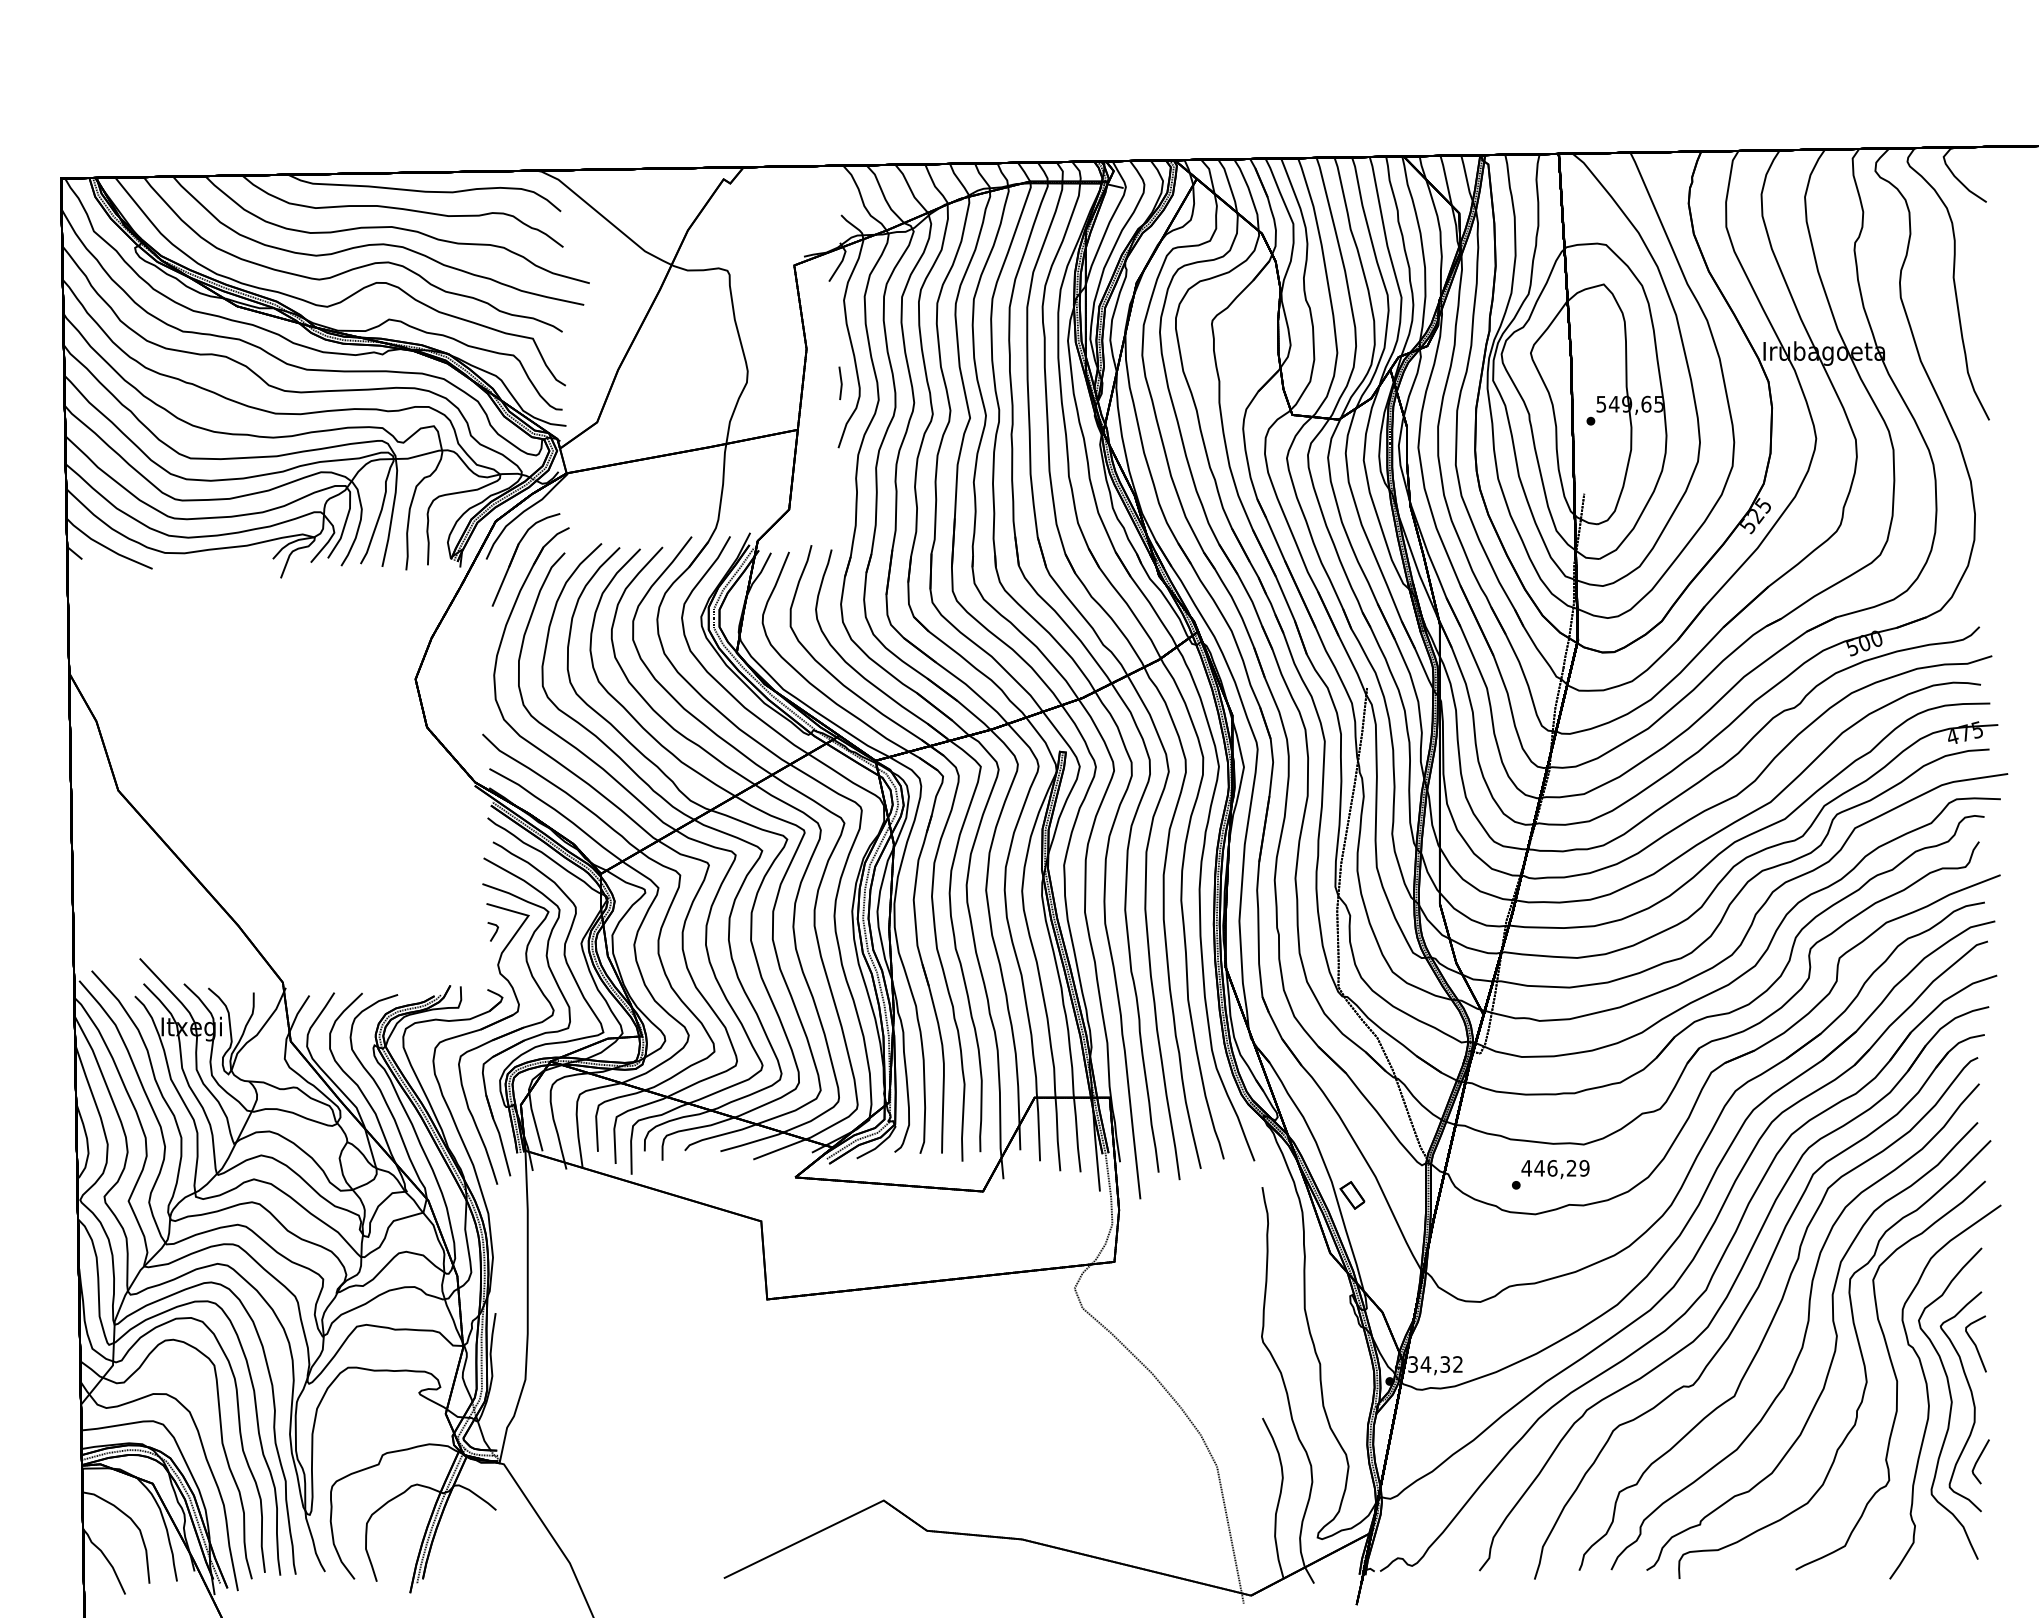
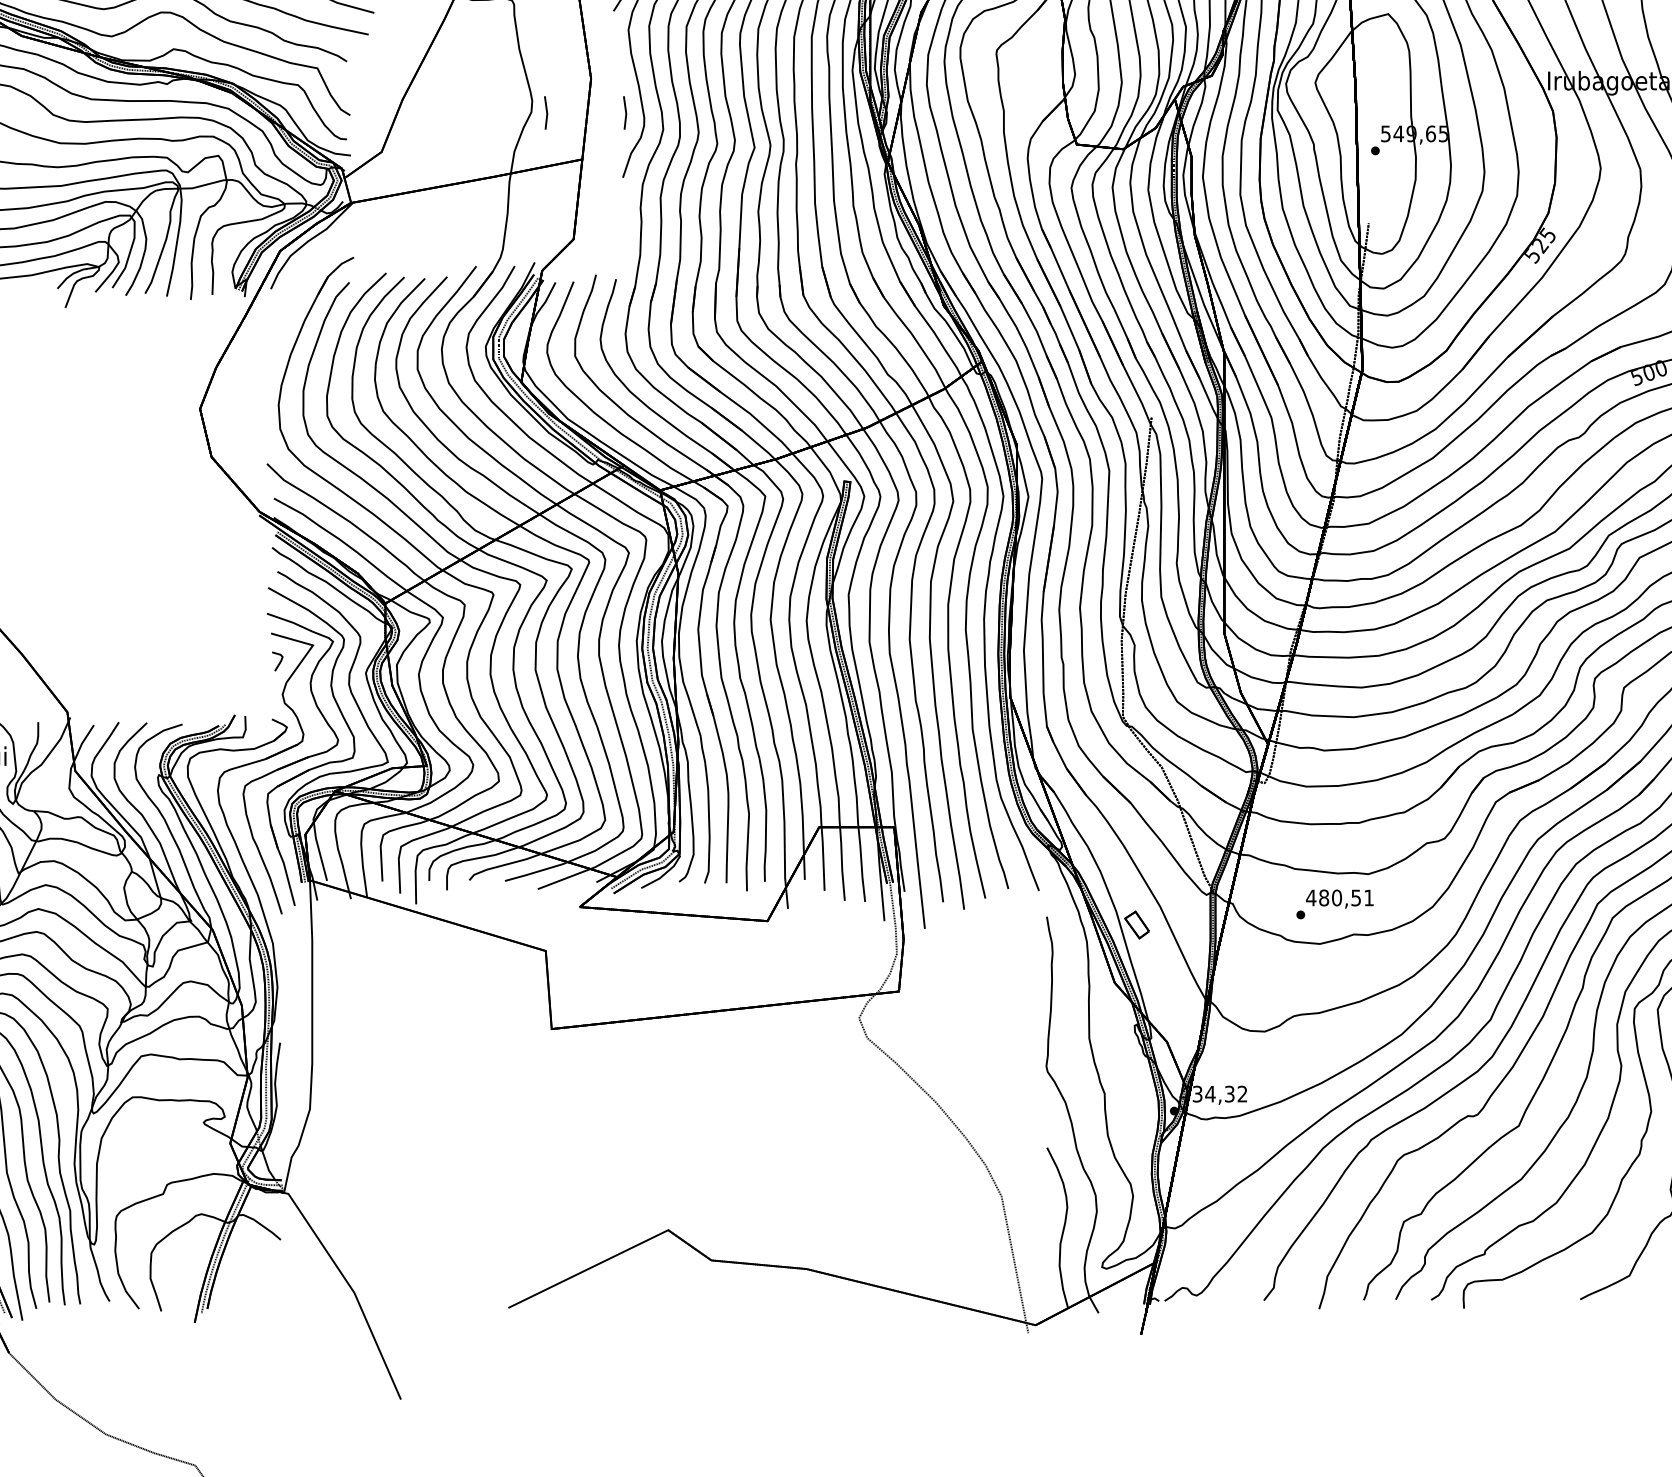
line: (761, 383) -> (546, 113), added
part: (515, 554) -> (300, 284), removed
text: (1561, 1168) -> (1346, 898), 446,29 -> 480,51

